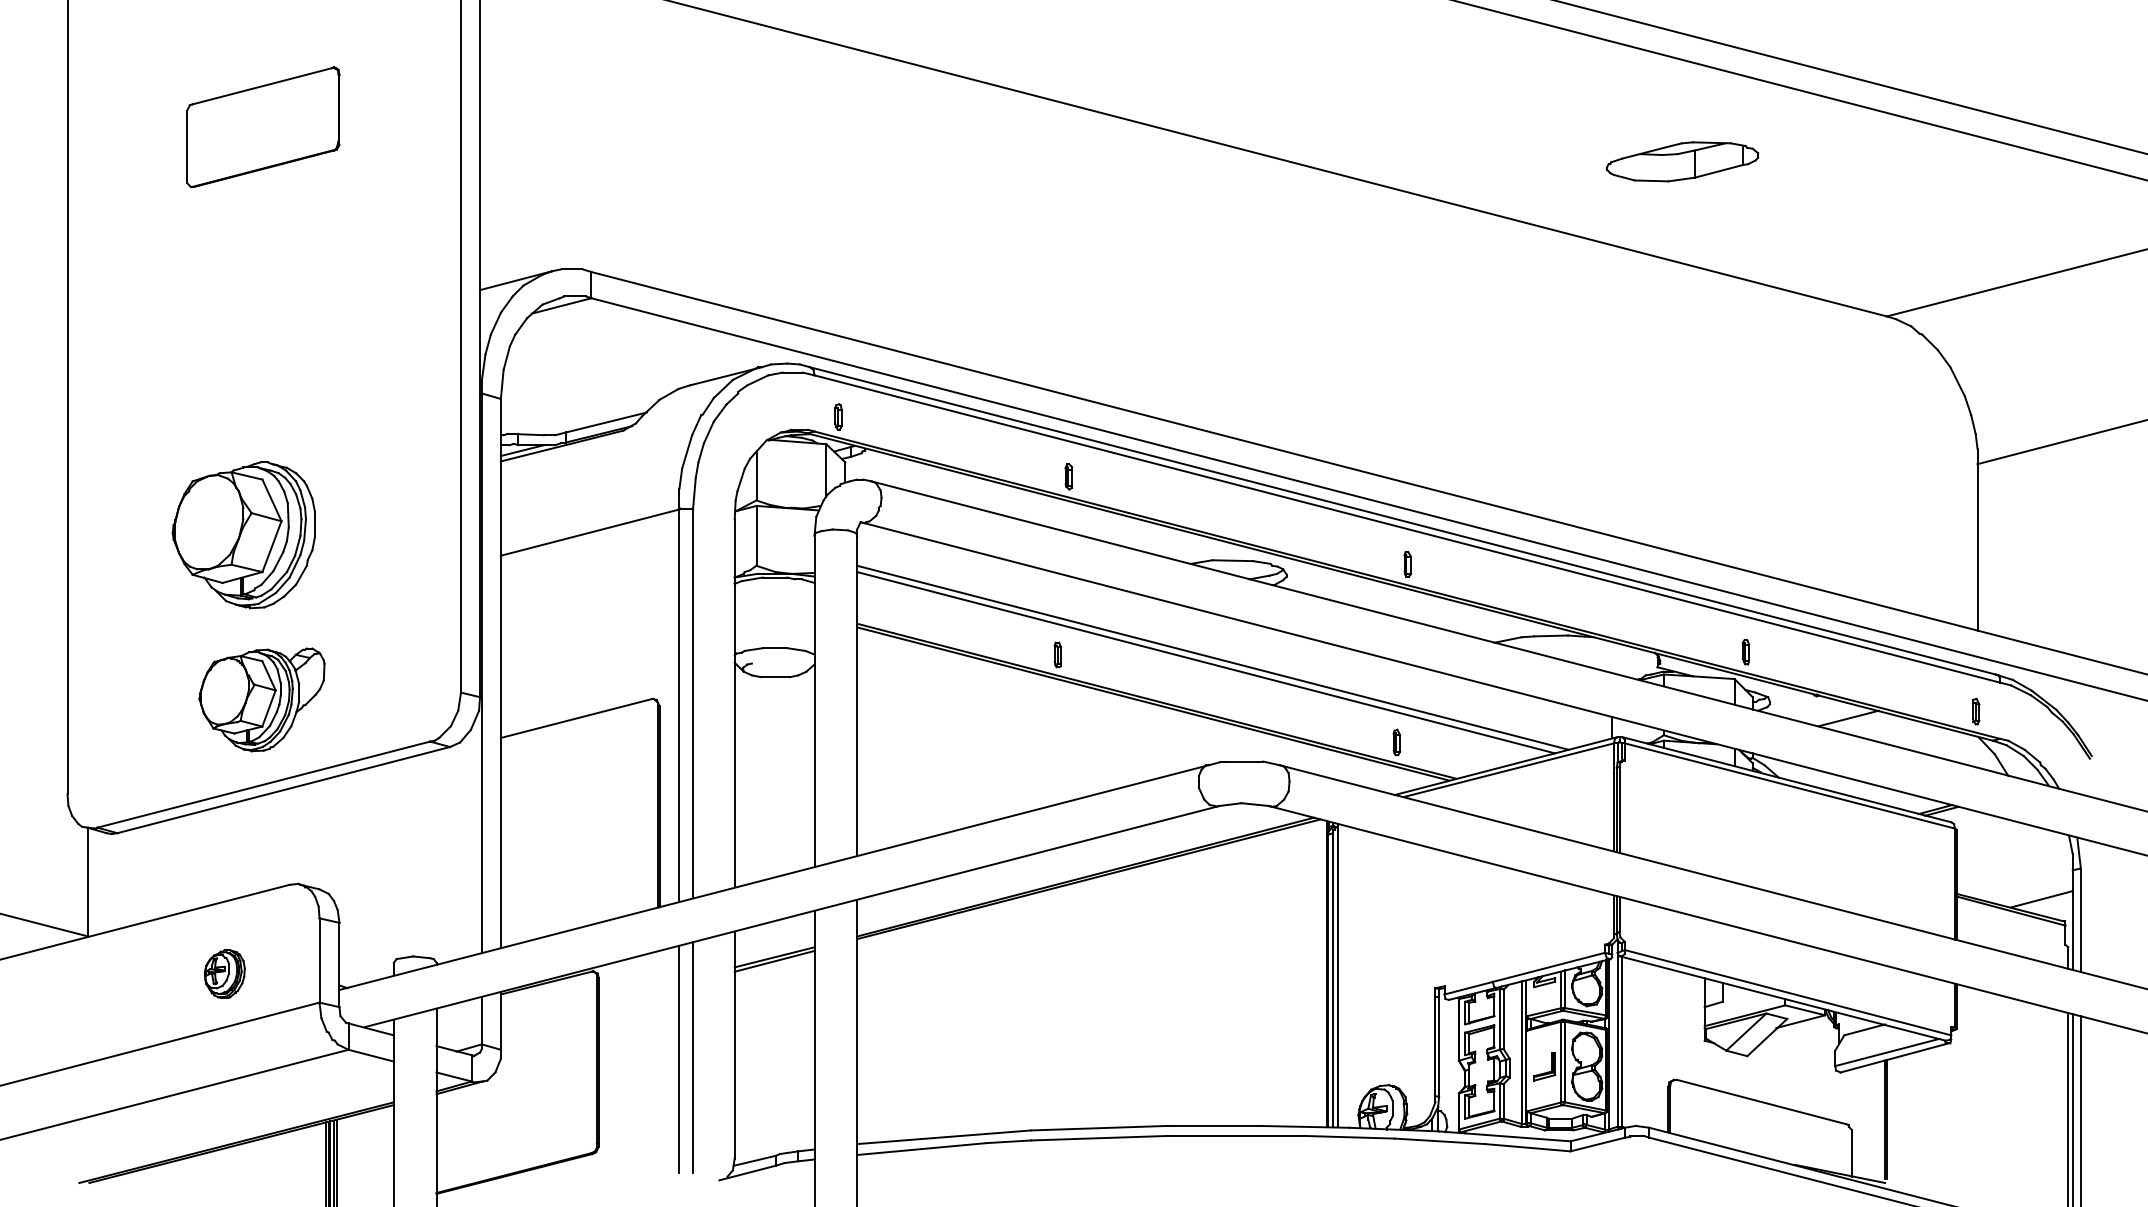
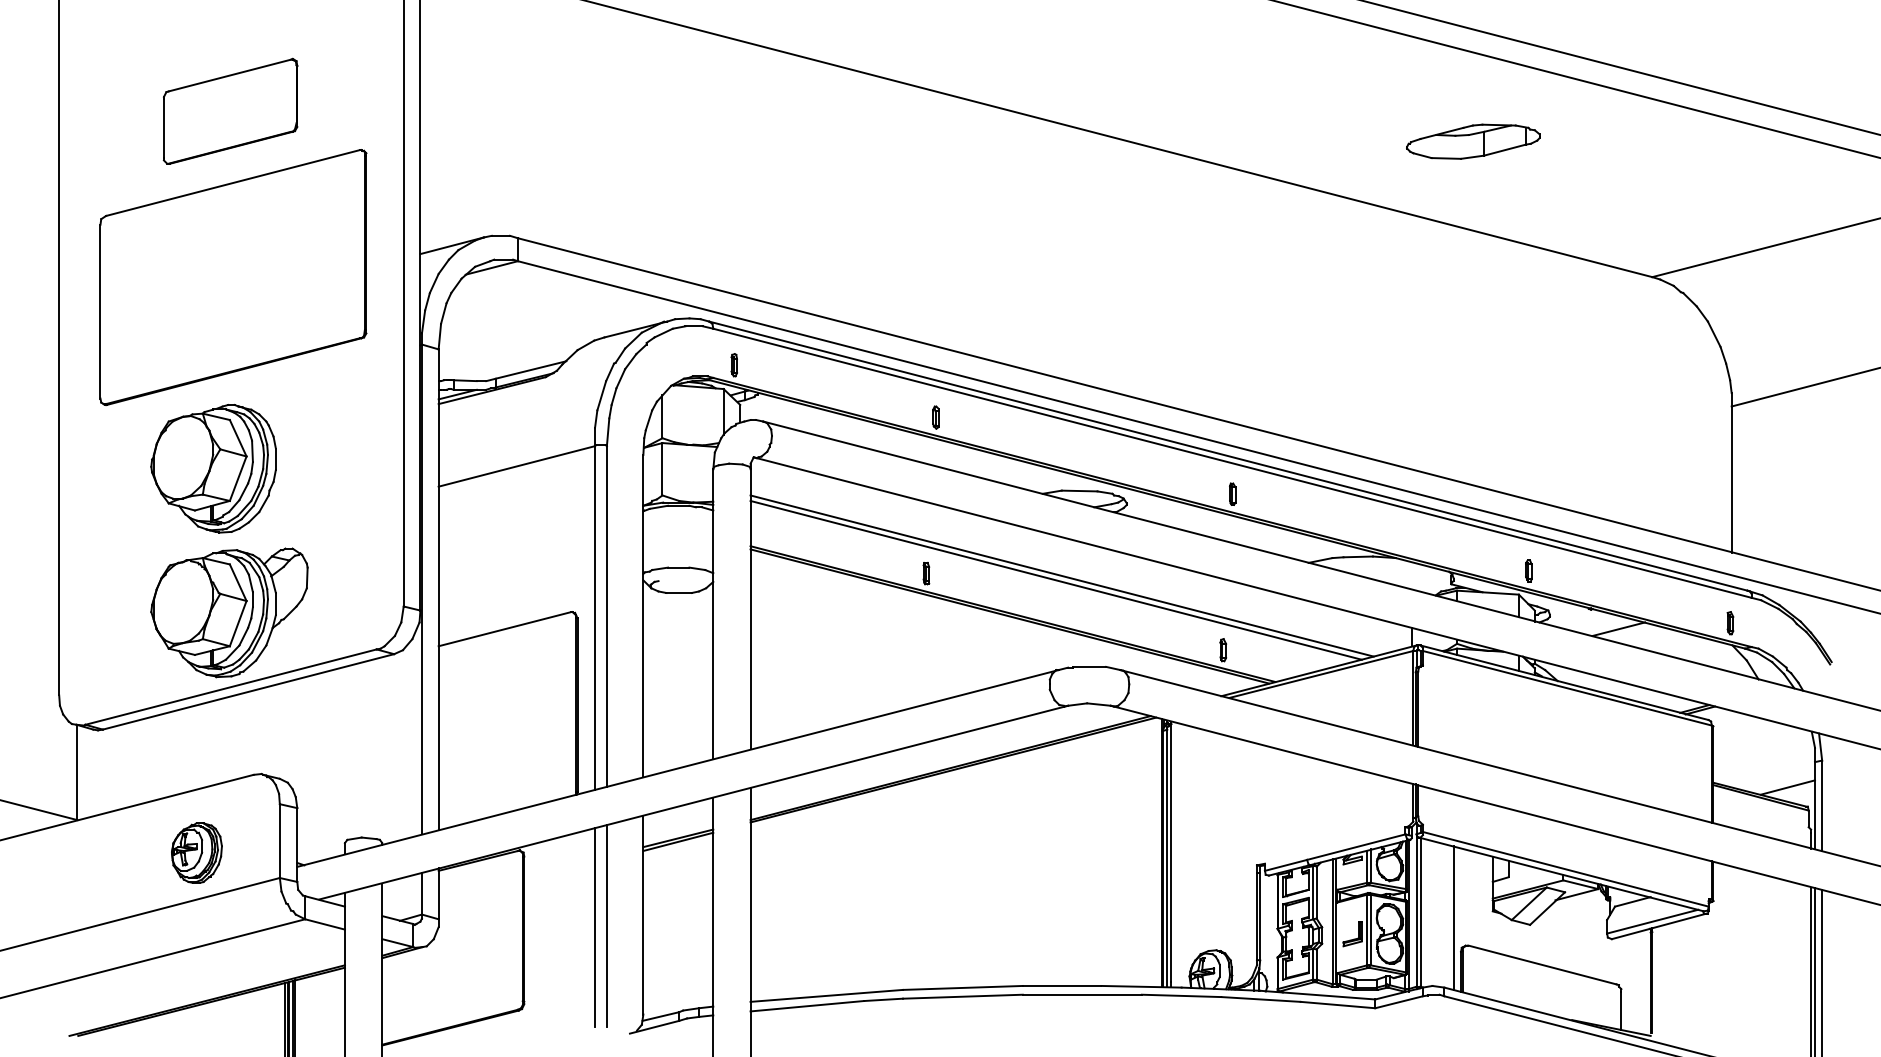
part: (266, 316) -> (233, 277), added
part: (262, 699) -> (229, 612), size x1.43
part: (224, 973) -> (196, 852), size x1.43
line: (1659, 1047) -> (1453, 917), added

